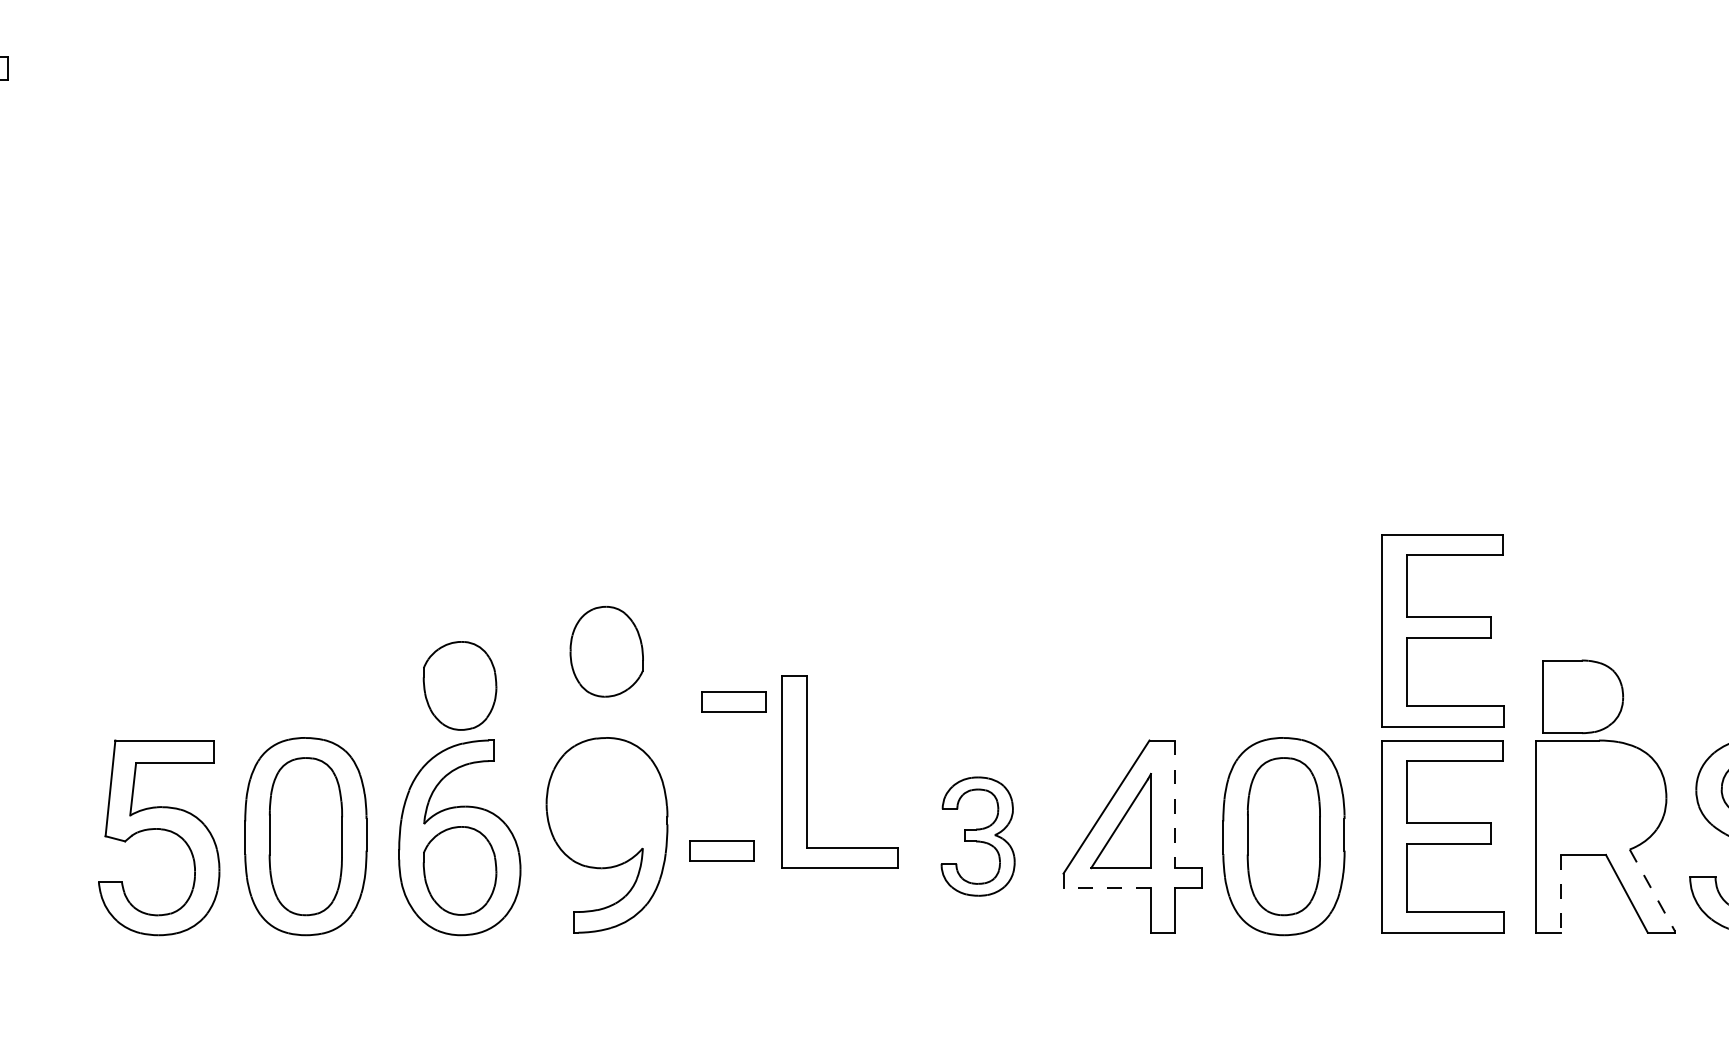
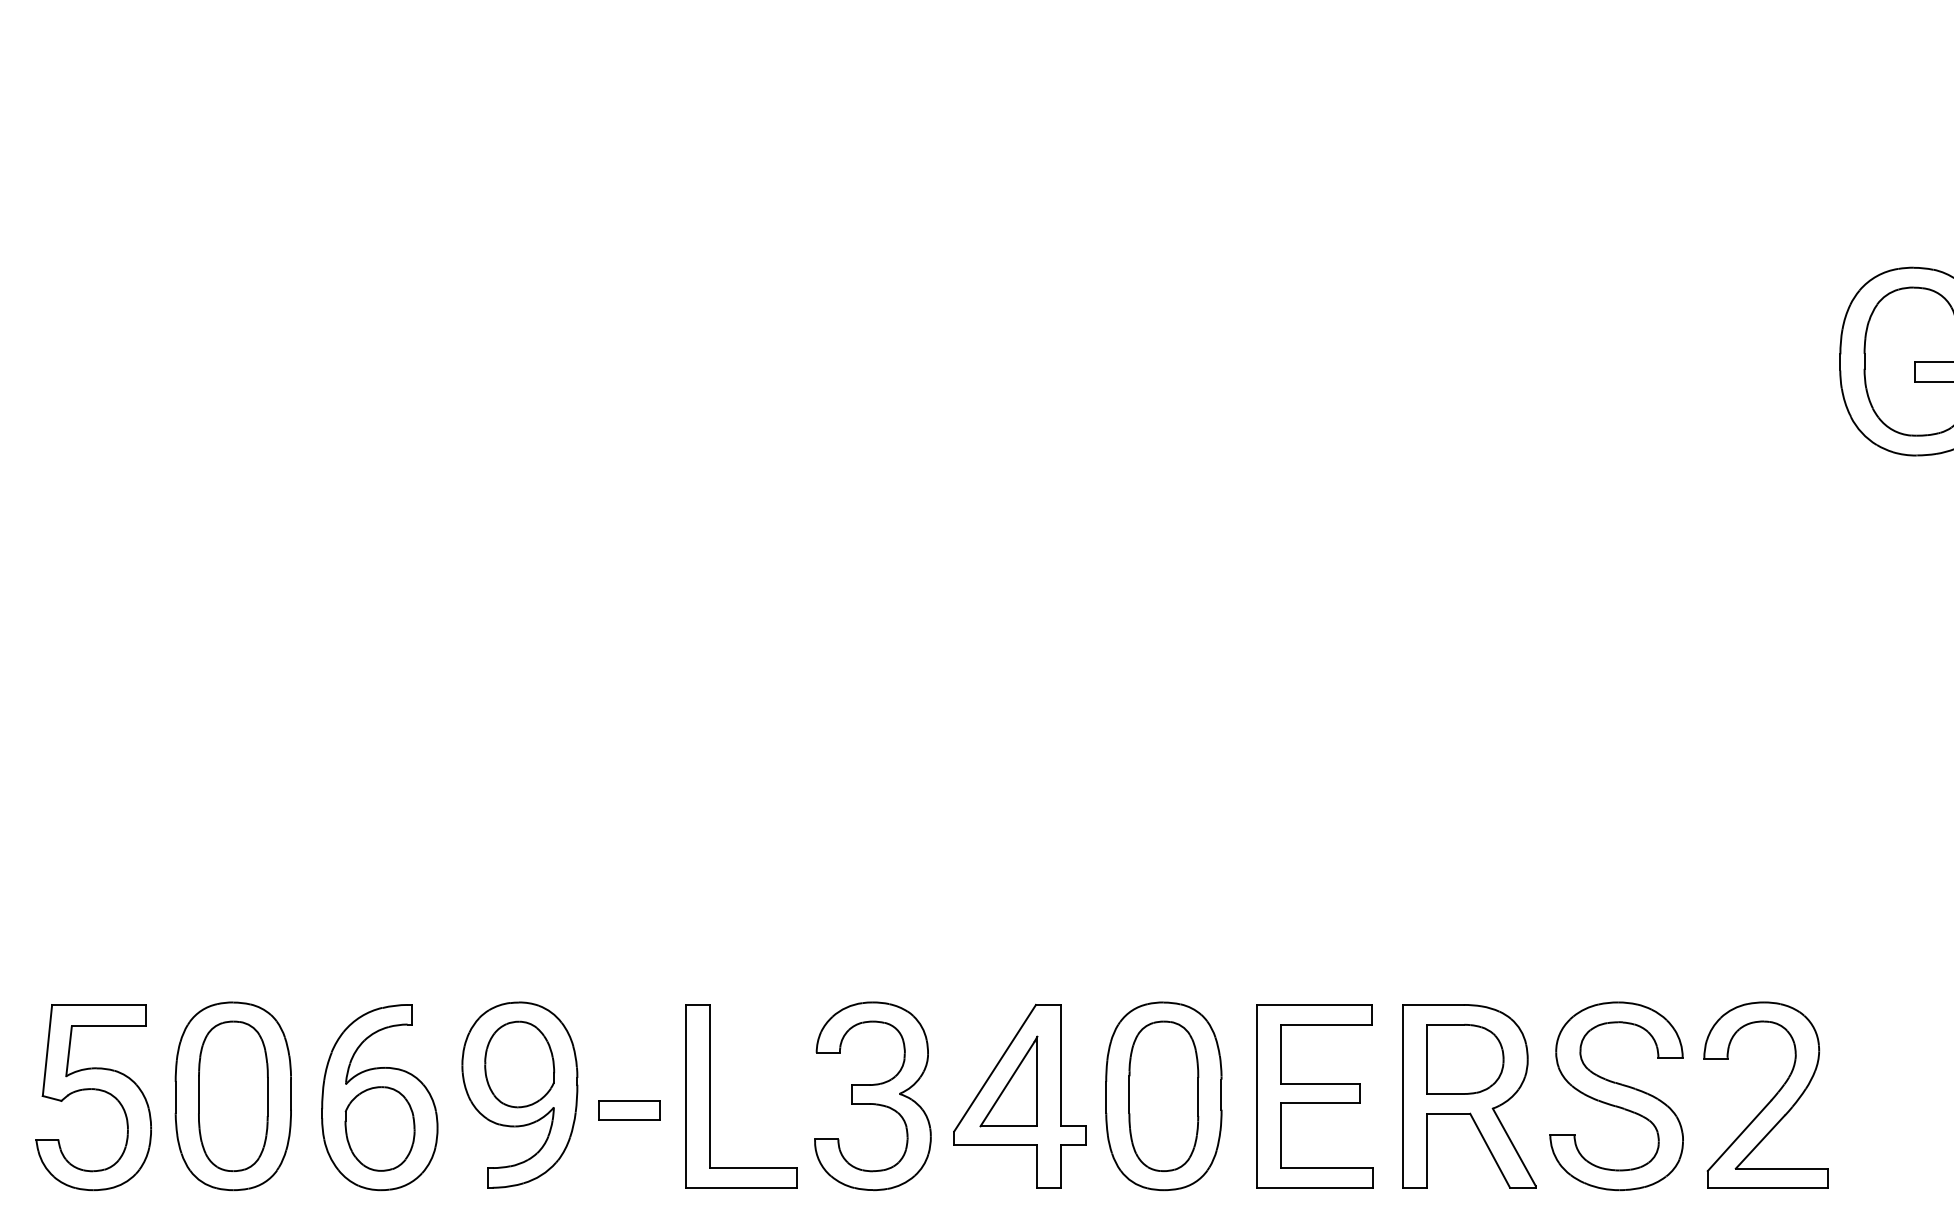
part: (1442, 630) -> (1314, 900), removed
part: (606, 651) -> (519, 1064), moved
part: (459, 685) -> (379, 952), removed
part: (1583, 695) -> (1465, 1058), moved
part: (733, 702) -> (640, 968), removed
part: (807, 772) -> (710, 1096), moved
line: (1175, 804) -> (1060, 1065), dashed -> solid
part: (977, 836) -> (872, 1096), size x1.67
line: (1106, 888) -> (995, 1145), dashed -> solid
line: (1652, 890) -> (1514, 1147), dashed -> solid
line: (1561, 893) -> (1427, 1150), dashed -> solid

